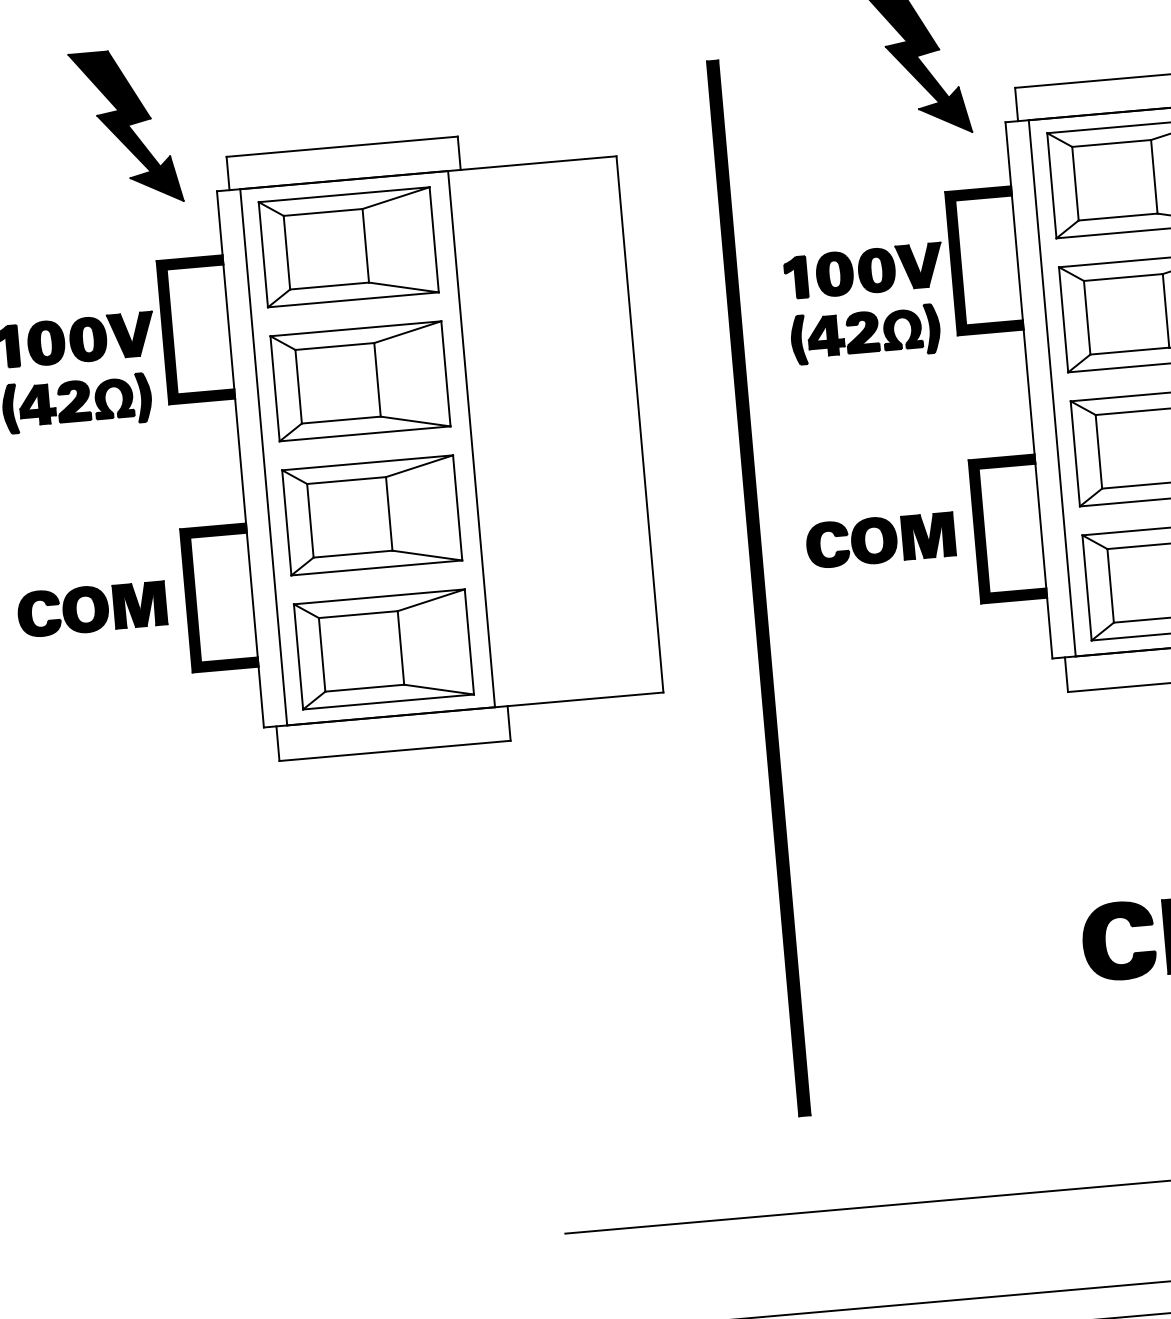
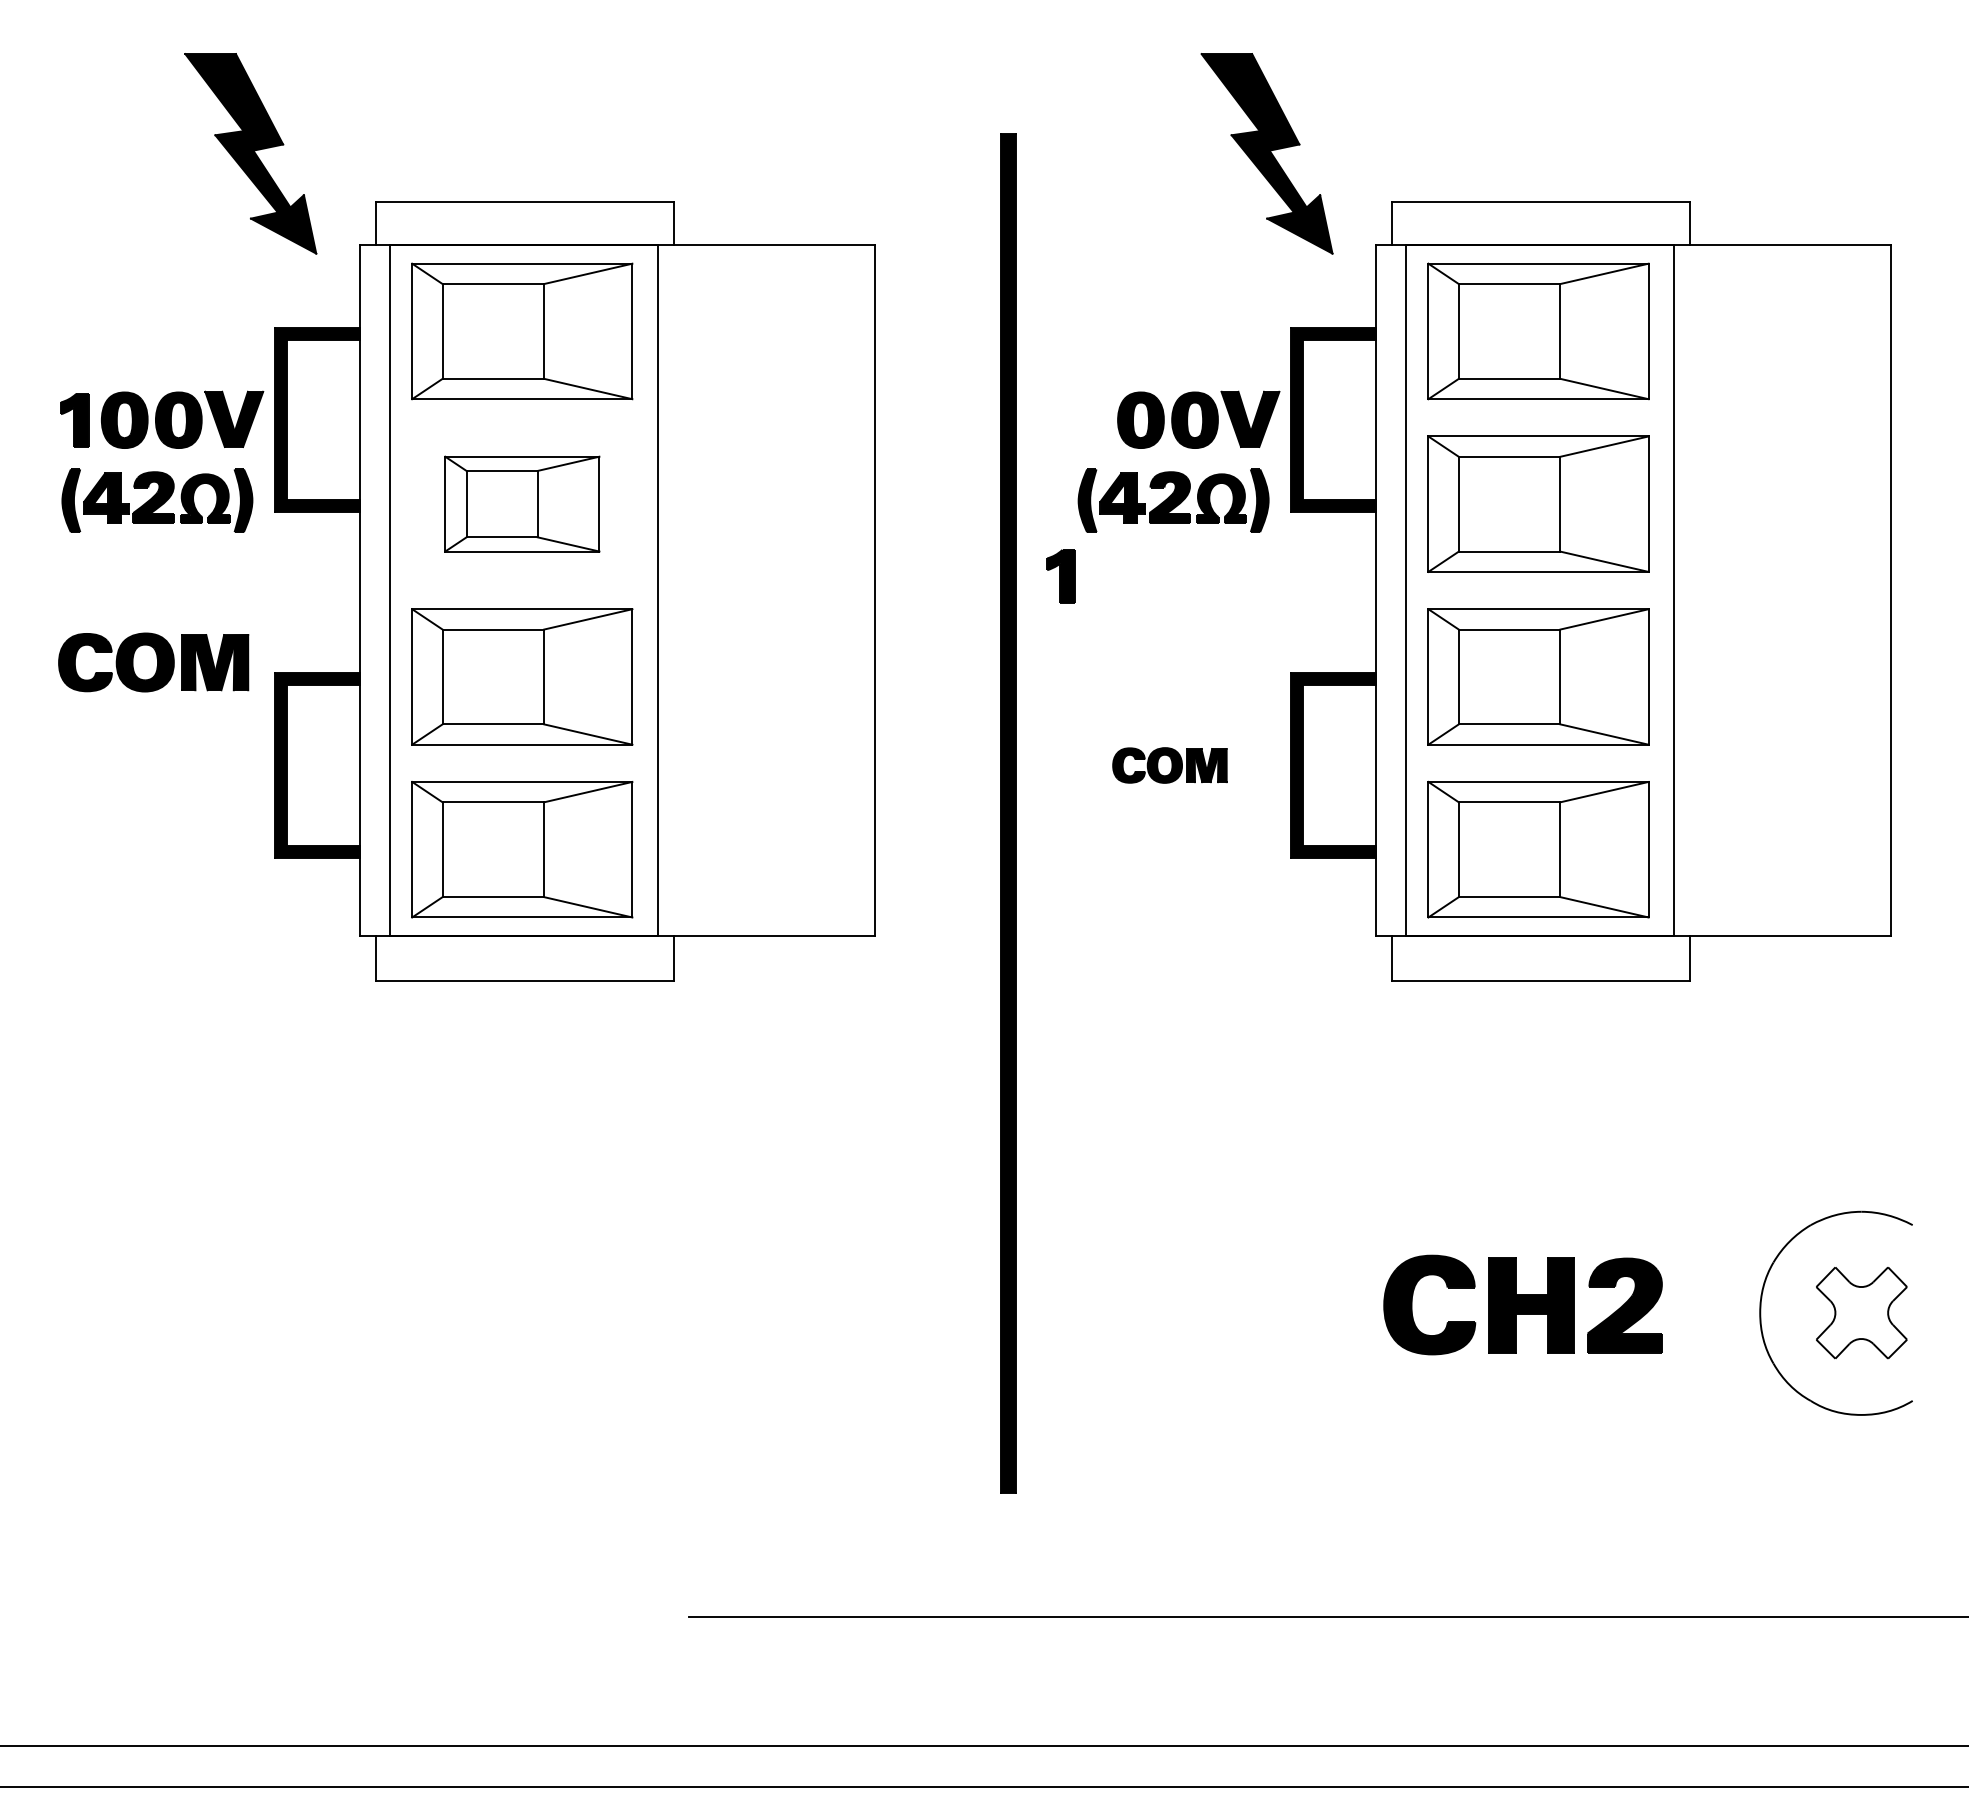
part: (795, 277) -> (1060, 576), moved
part: (360, 380) -> (522, 503), size x0.7
part: (880, 540) -> (1169, 765), size x0.6
part: (92, 609) -> (153, 662), moved

